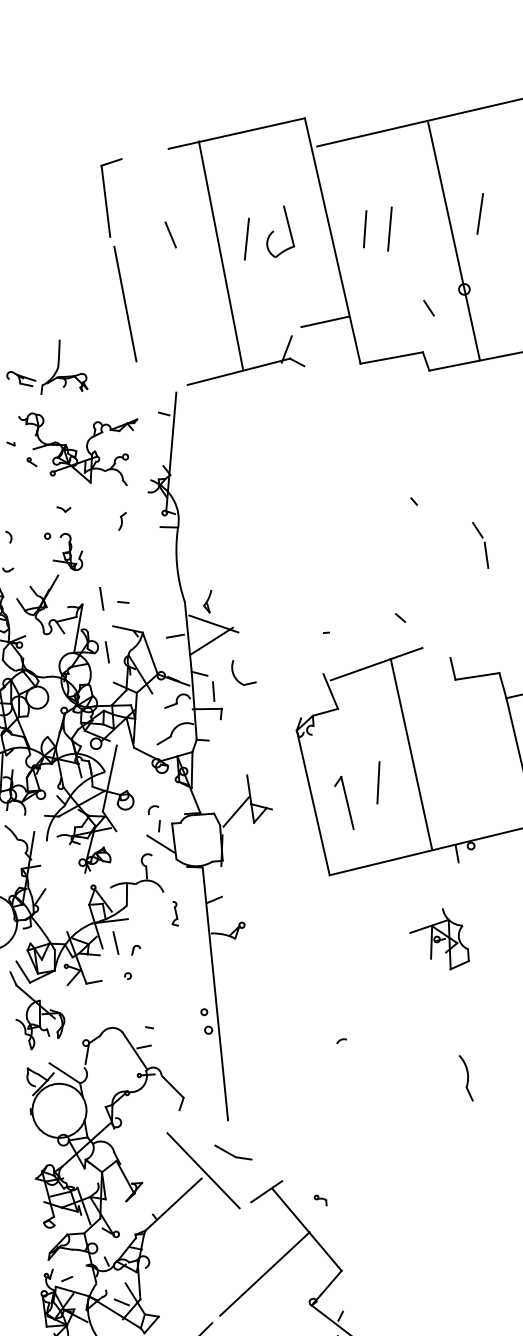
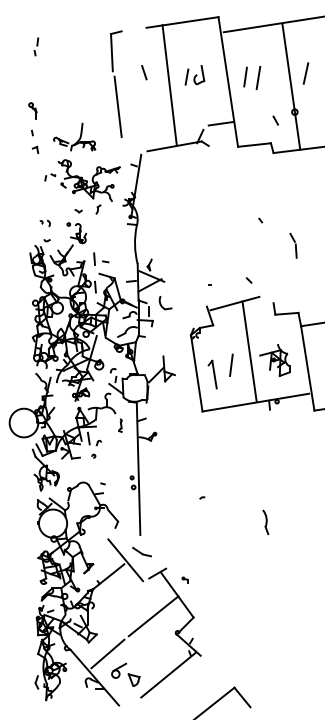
part: (267, 233) -> (194, 75), size x0.71
part: (122, 521) -> (98, 209), moved
part: (438, 940) -> (274, 360), moved

